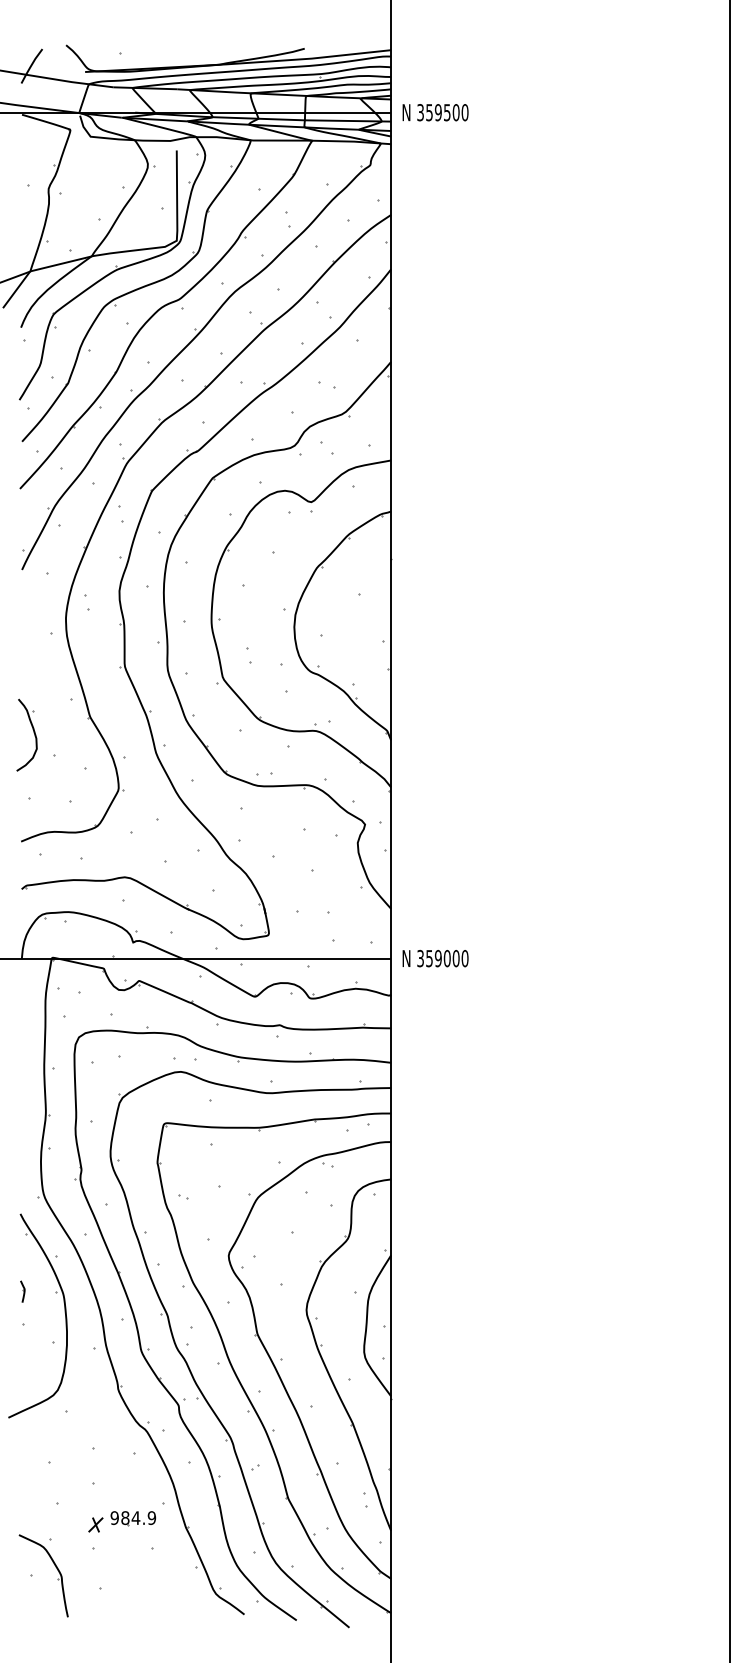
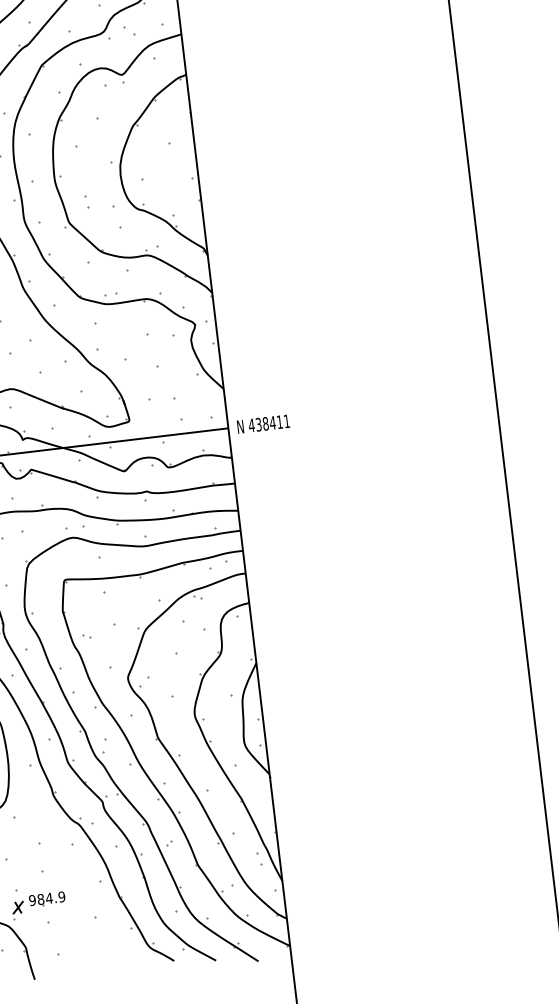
text: (442, 958) -> (269, 423), 359000 -> 438411
part: (122, 1521) -> (38, 902), moved

